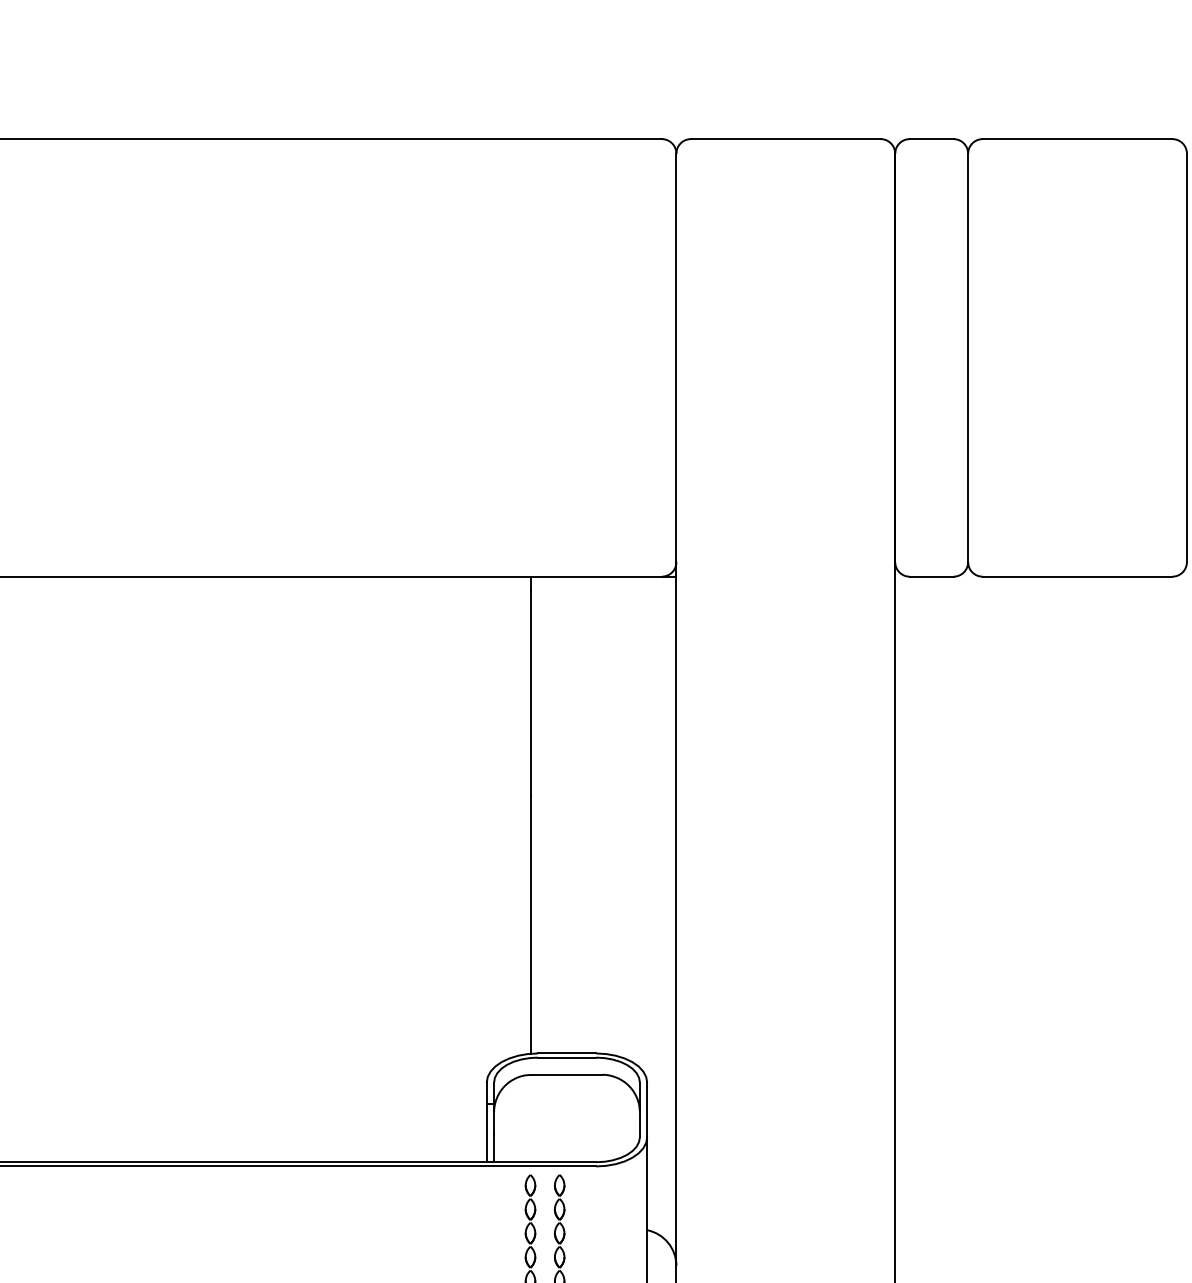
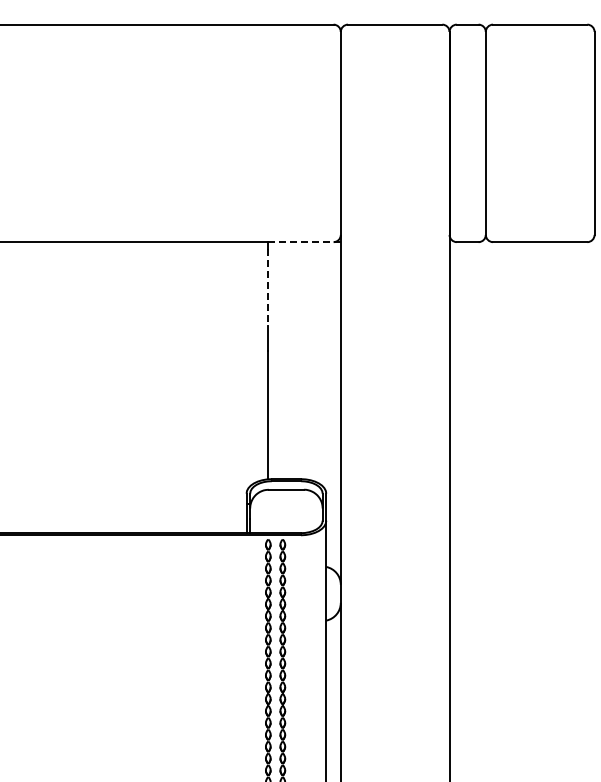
line: (605, 577) -> (305, 242), solid -> dashed
line: (530, 667) -> (268, 287), solid -> dashed

